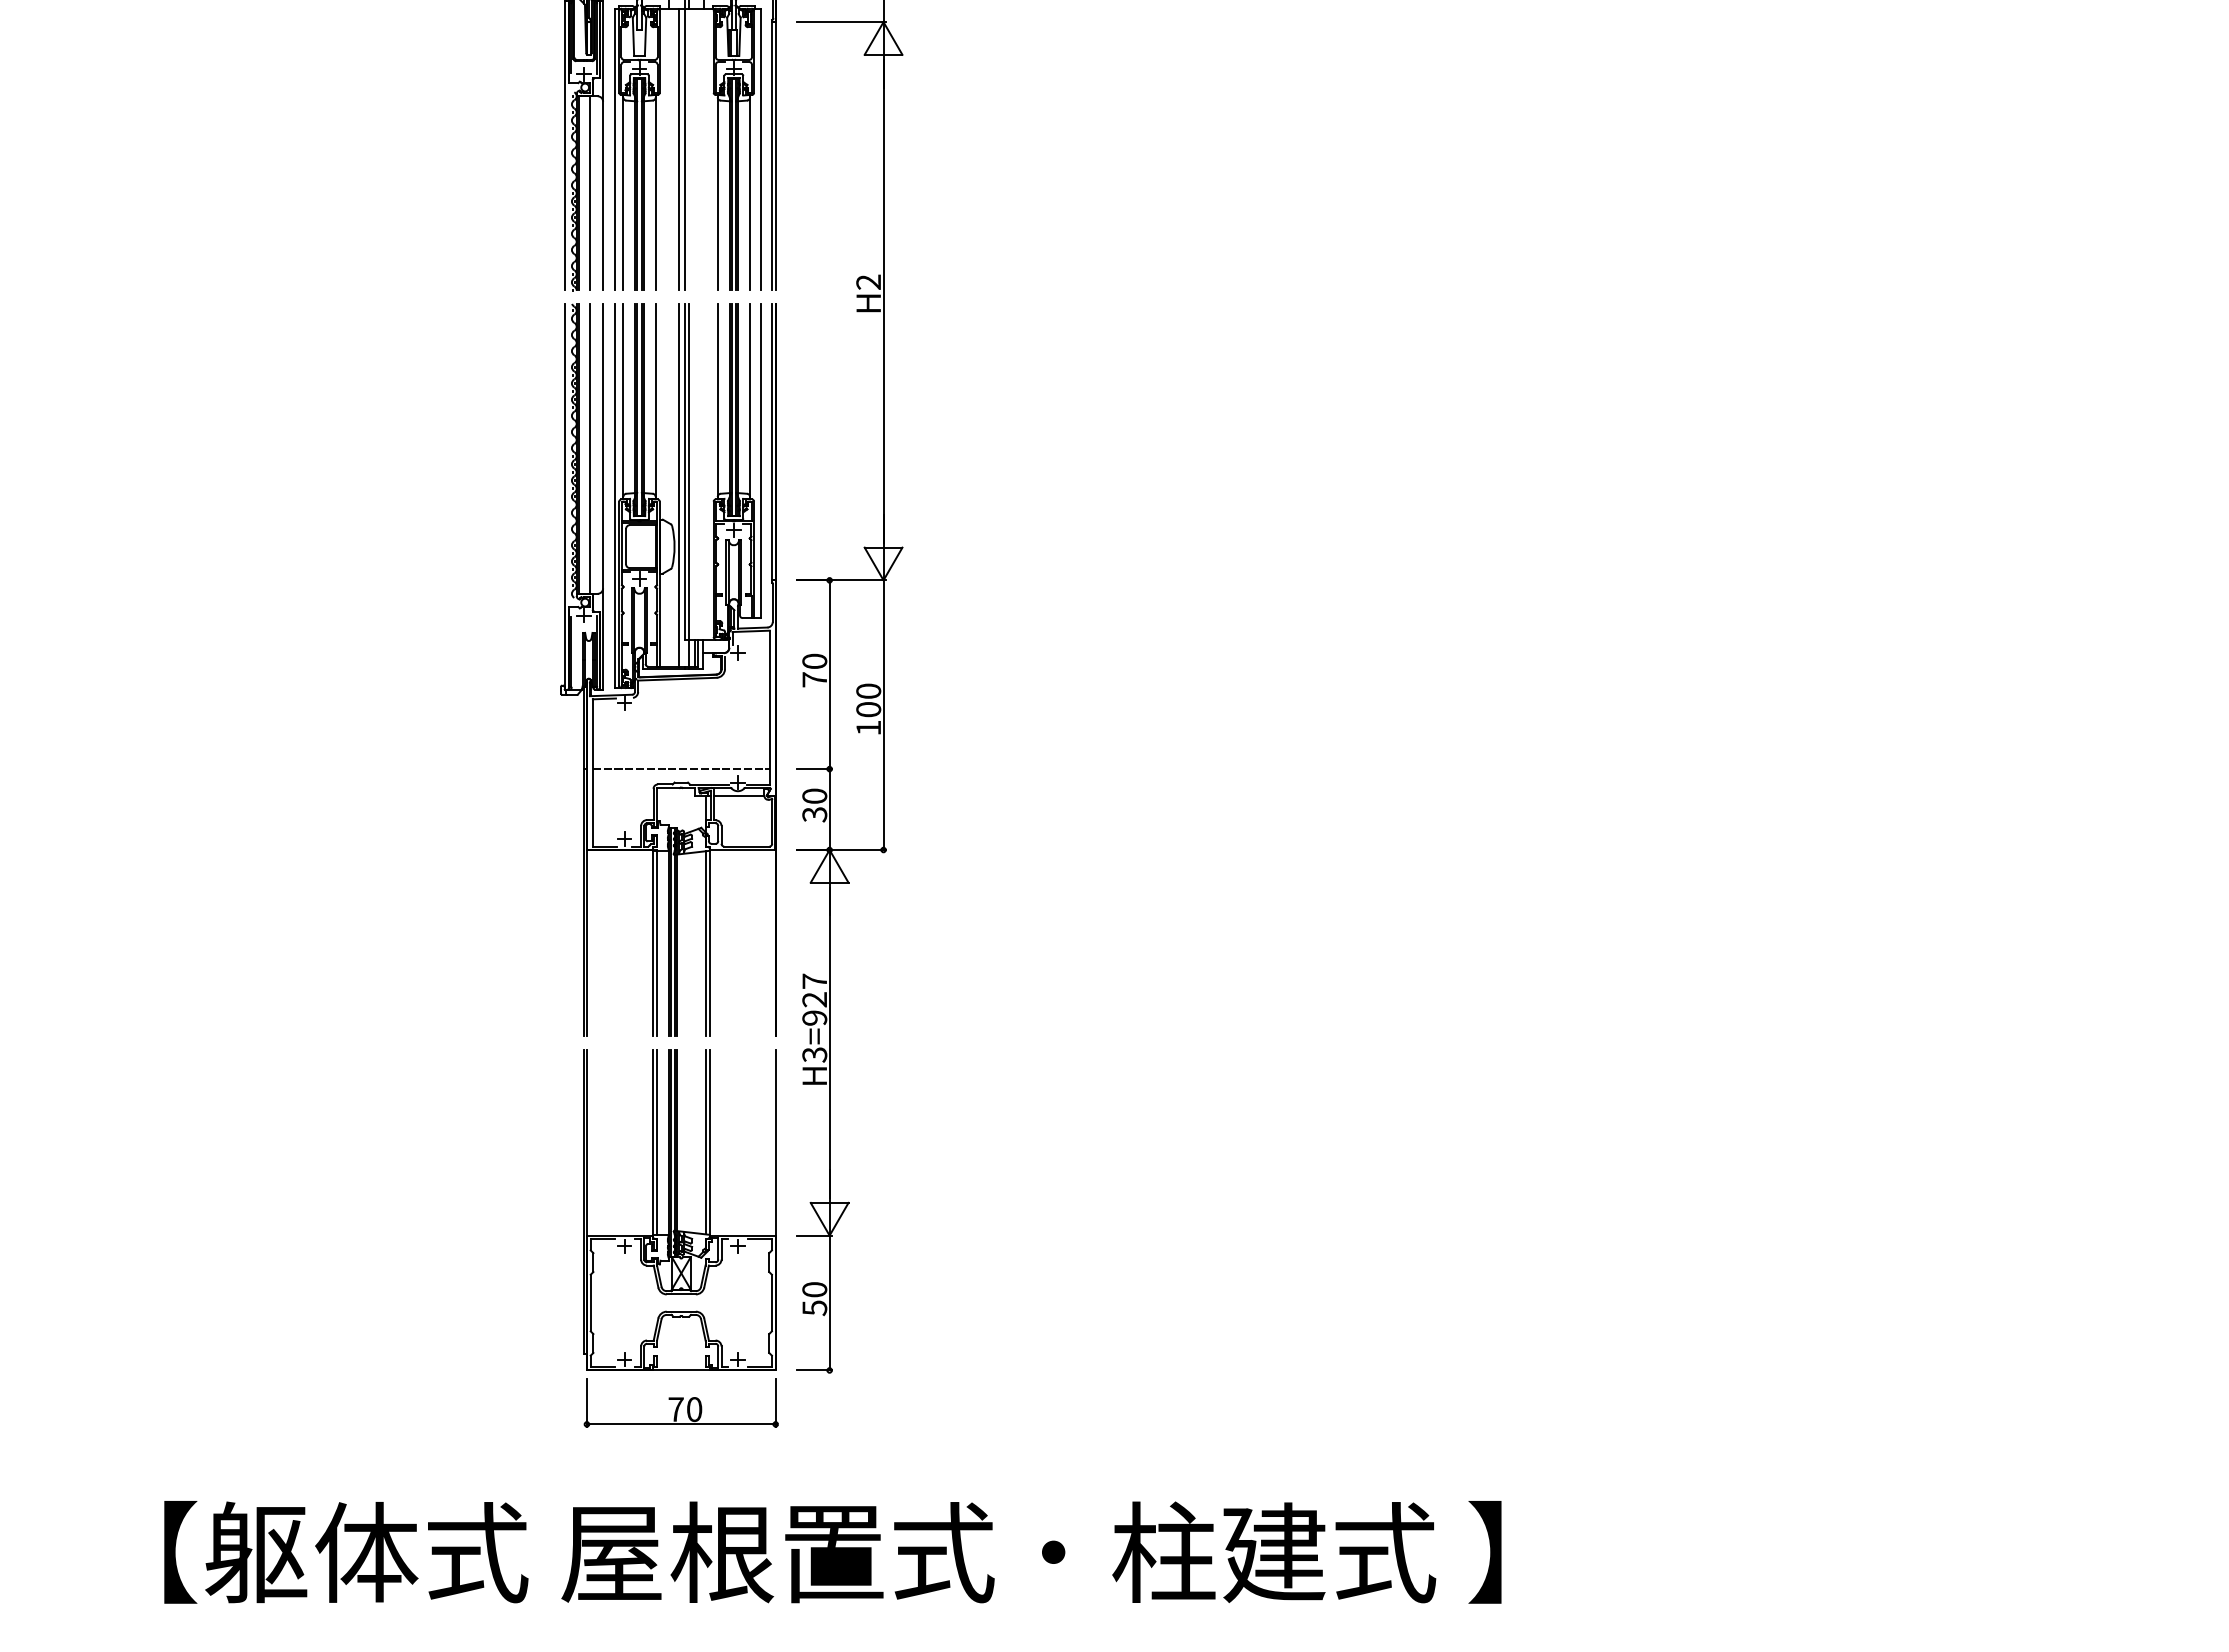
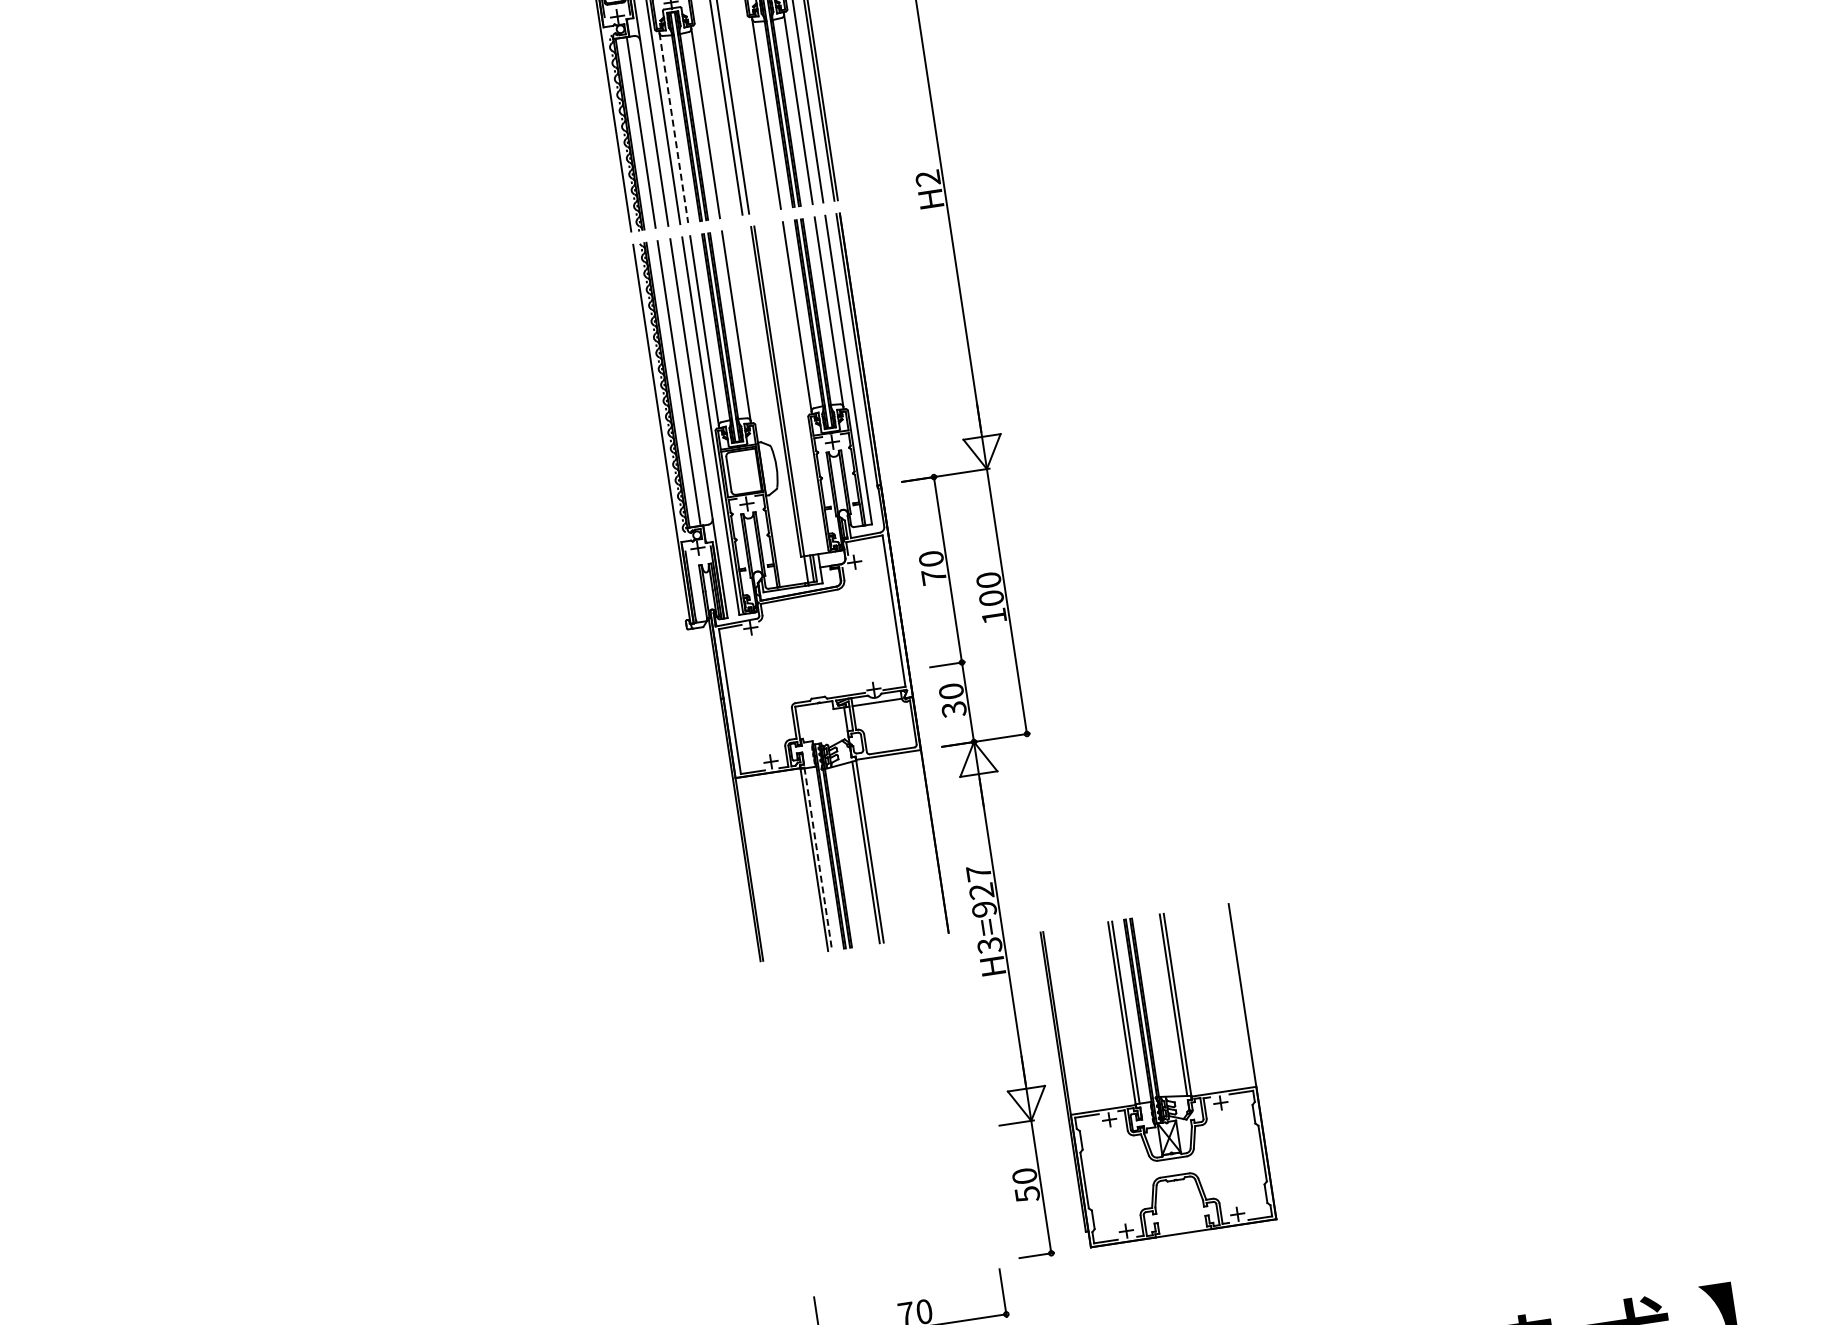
line: (623, 193) -> (673, 127), solid -> dashed
line: (678, 484) -> (771, 405), removed
line: (680, 769) -> (815, 685), removed
line: (657, 943) -> (818, 859), solid -> dashed
part: (679, 1209) -> (1157, 1075), moved

